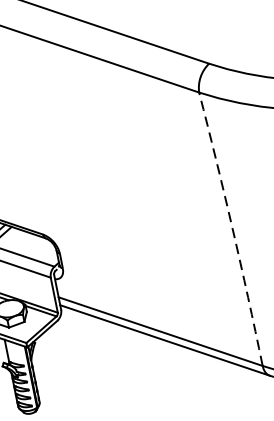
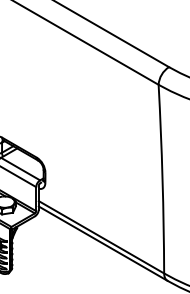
arc: (232, 229) -> (162, 179), dashed -> solid

